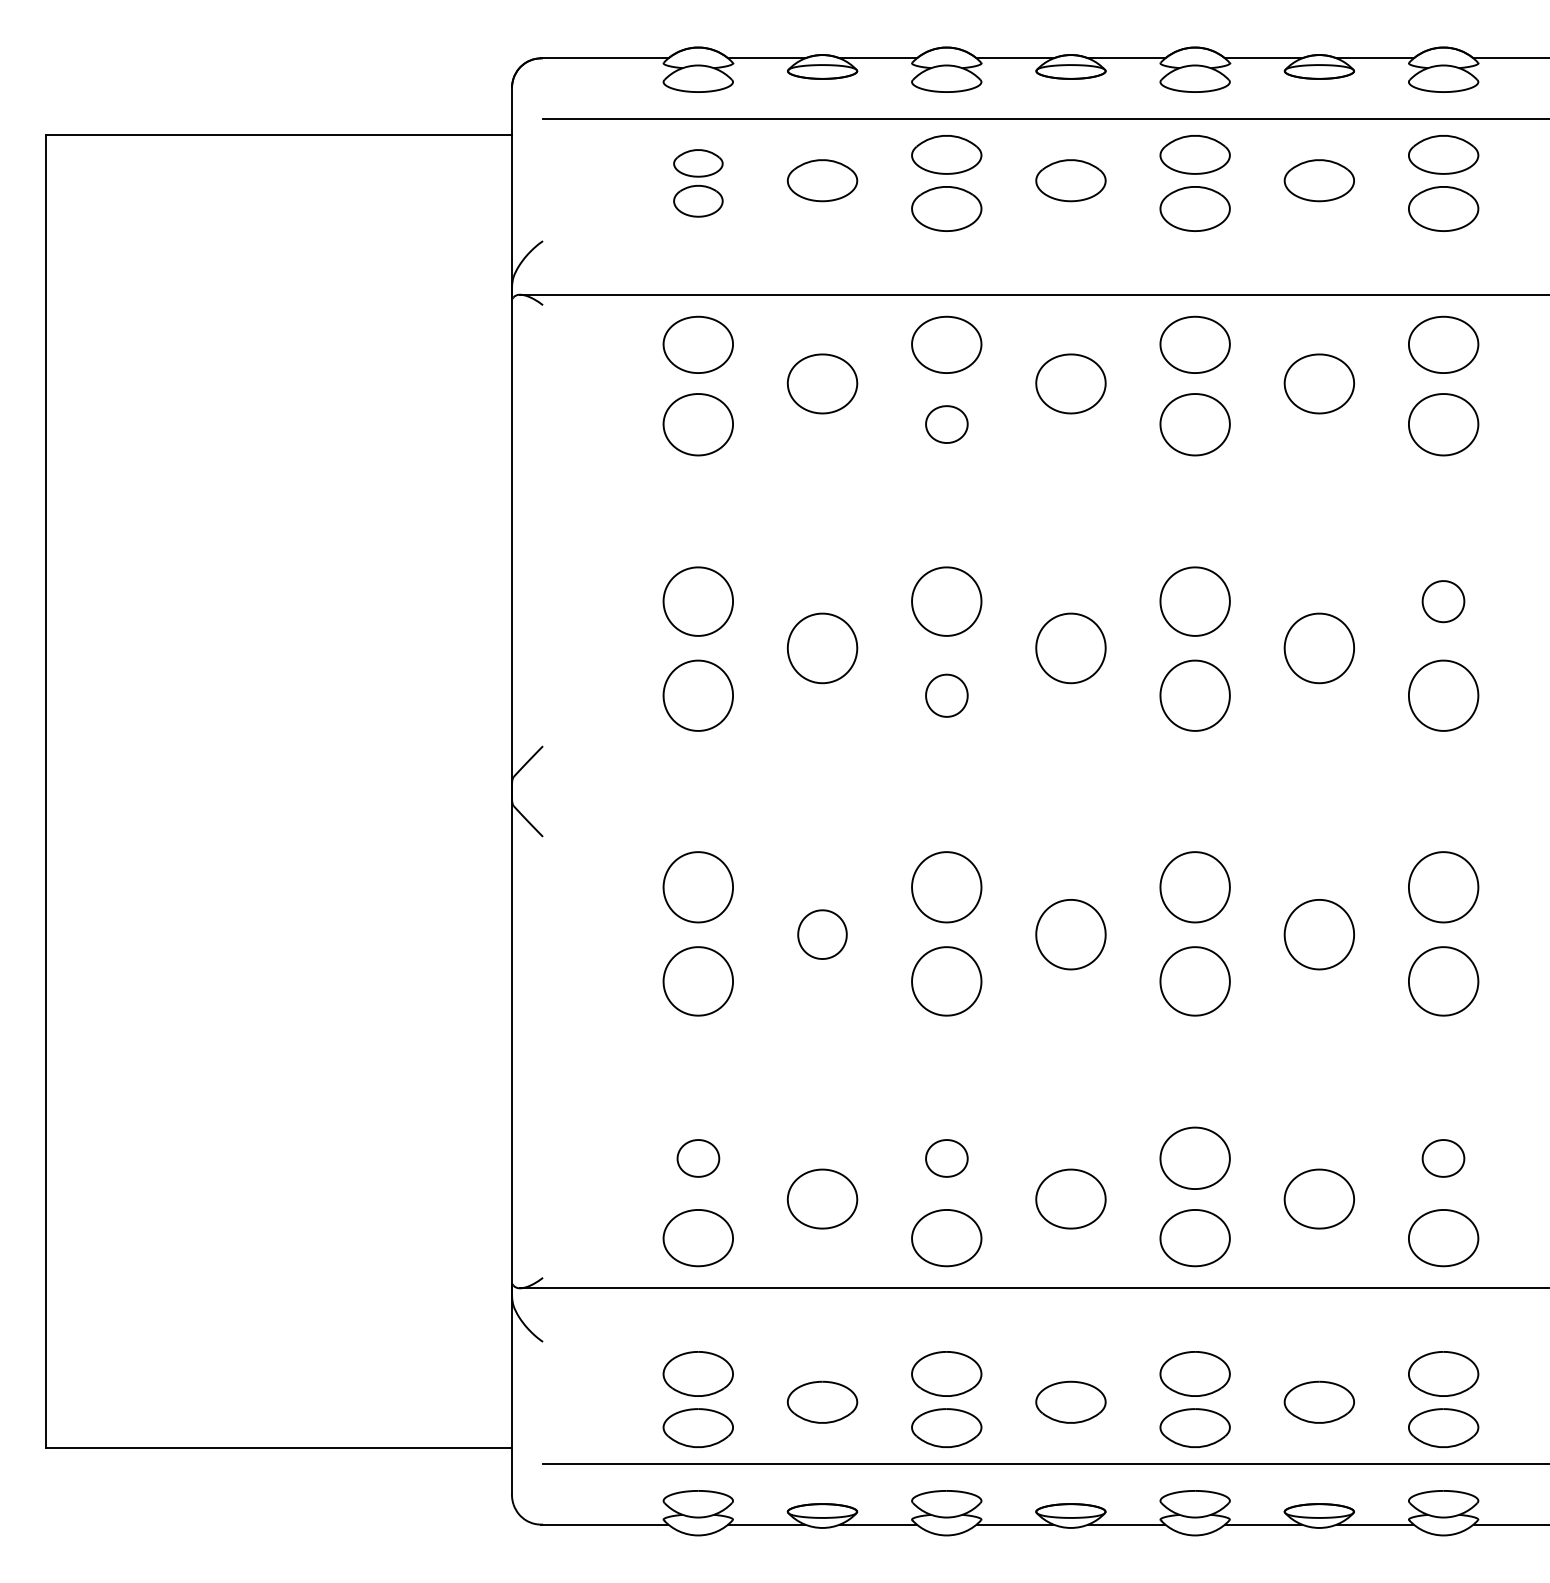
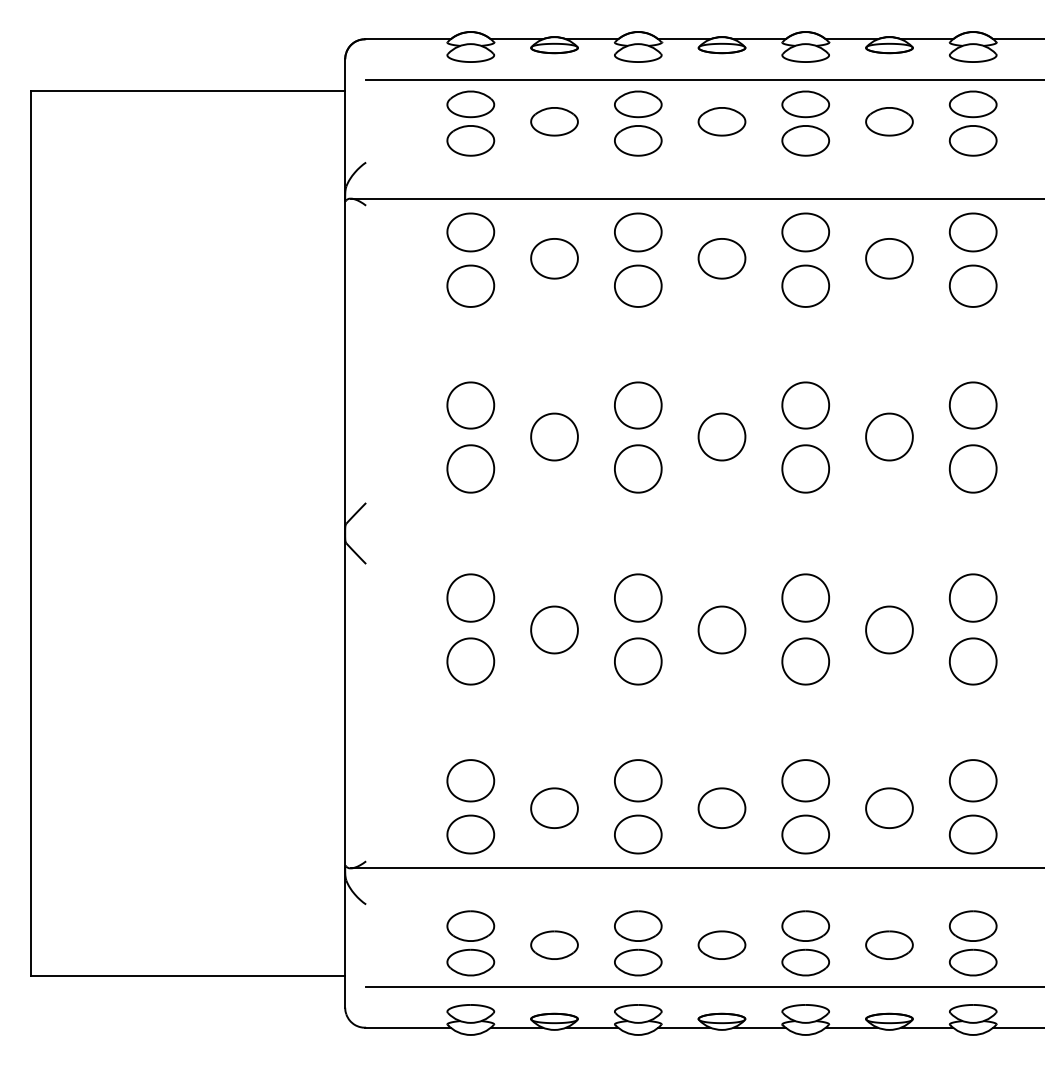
part: (697, 183) -> (470, 123), size x1.43
part: (947, 423) -> (638, 285), size x1.67
part: (1442, 601) -> (972, 405), size x1.67
part: (947, 695) -> (638, 468), size x1.67
part: (822, 933) -> (554, 629), size x1.43
part: (697, 1157) -> (470, 780), size x1.67
part: (947, 1157) -> (638, 780), size x1.67
part: (1442, 1157) -> (972, 780), size x1.67

